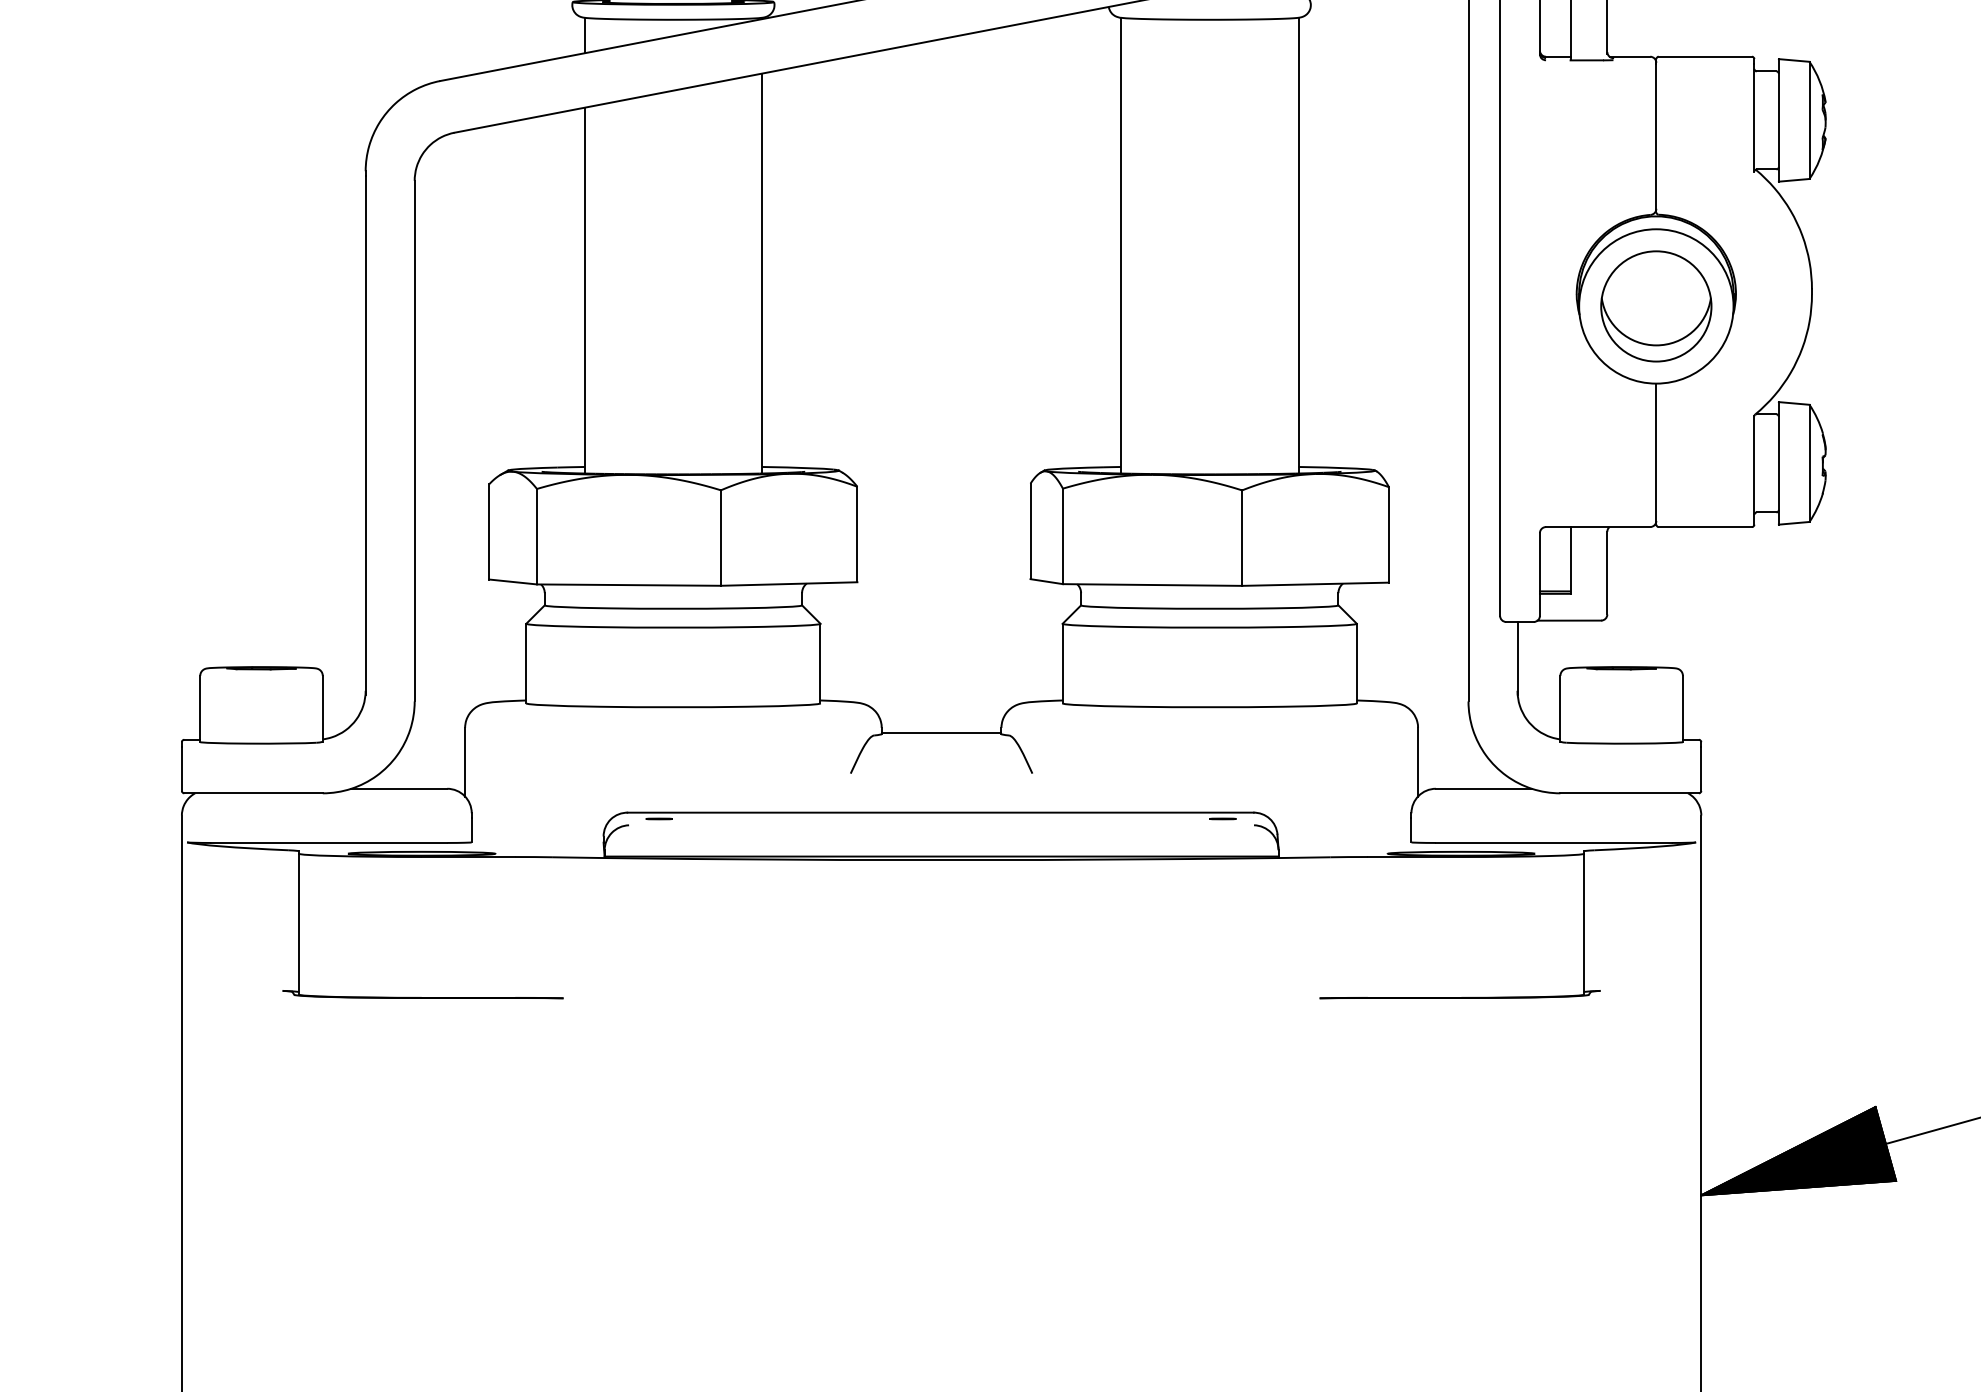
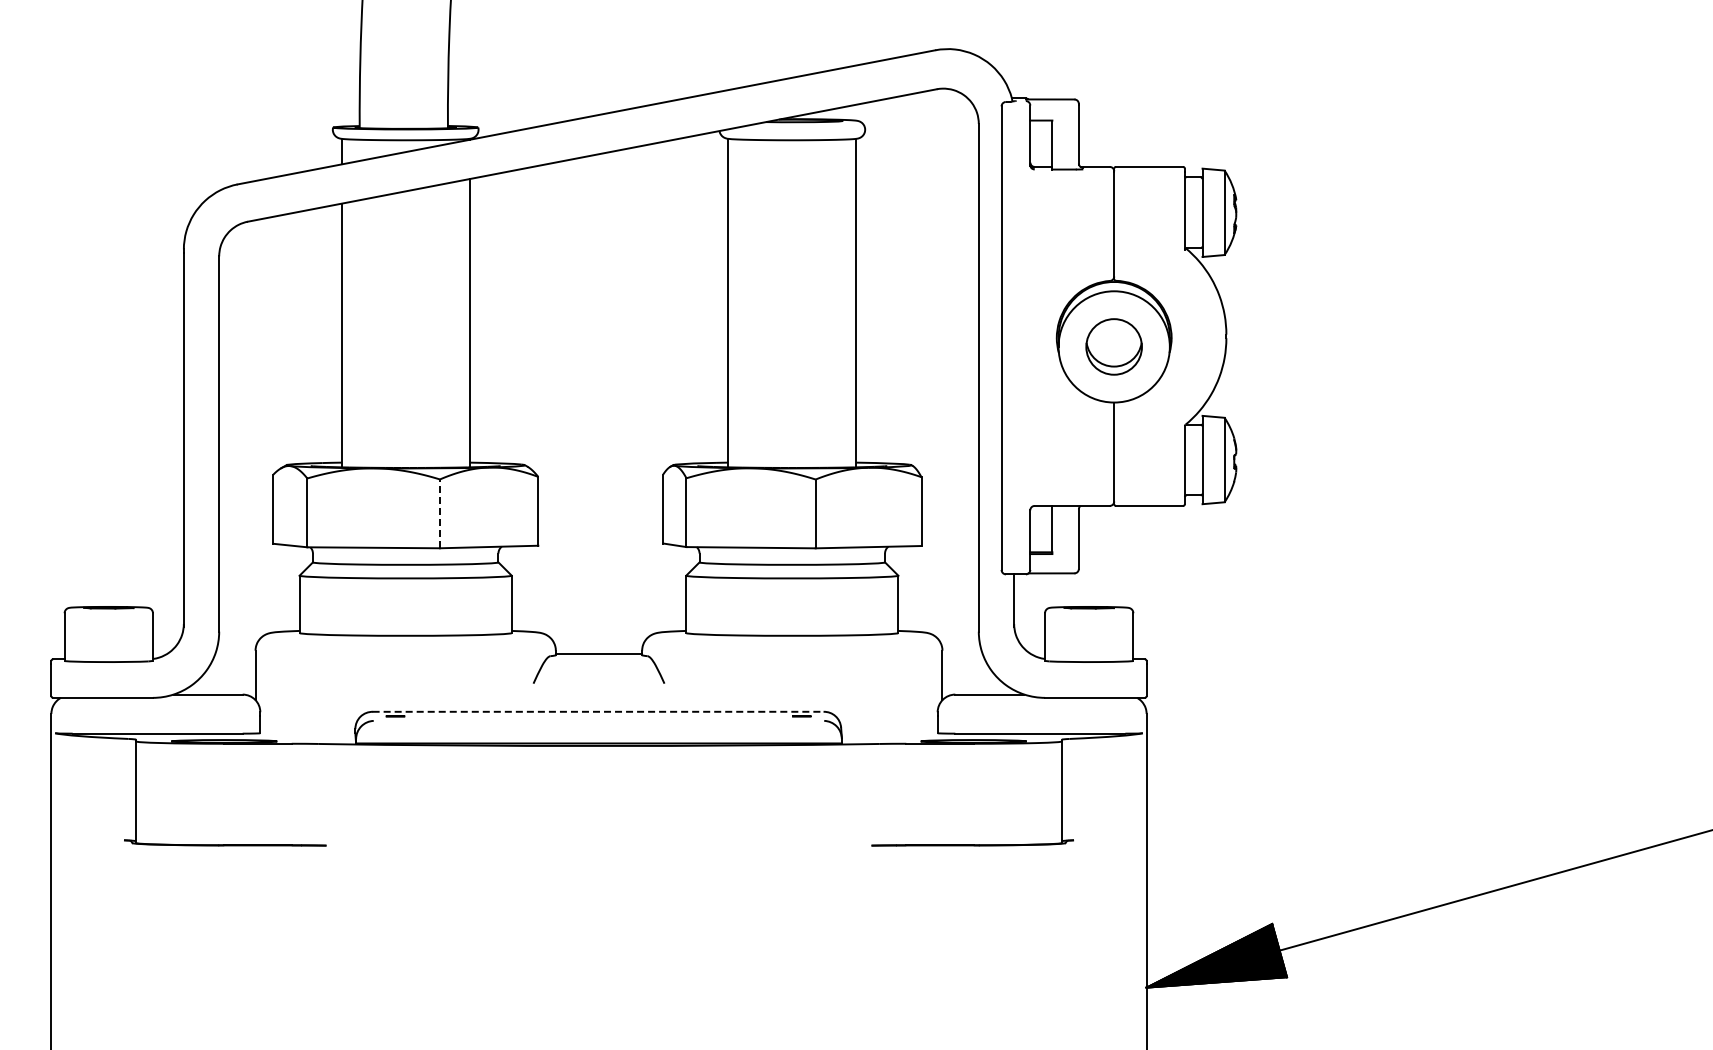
part: (1655, 305) -> (1113, 346), size x0.7
line: (720, 537) -> (439, 513), solid -> dashed
line: (940, 812) -> (598, 711), solid -> dashed

